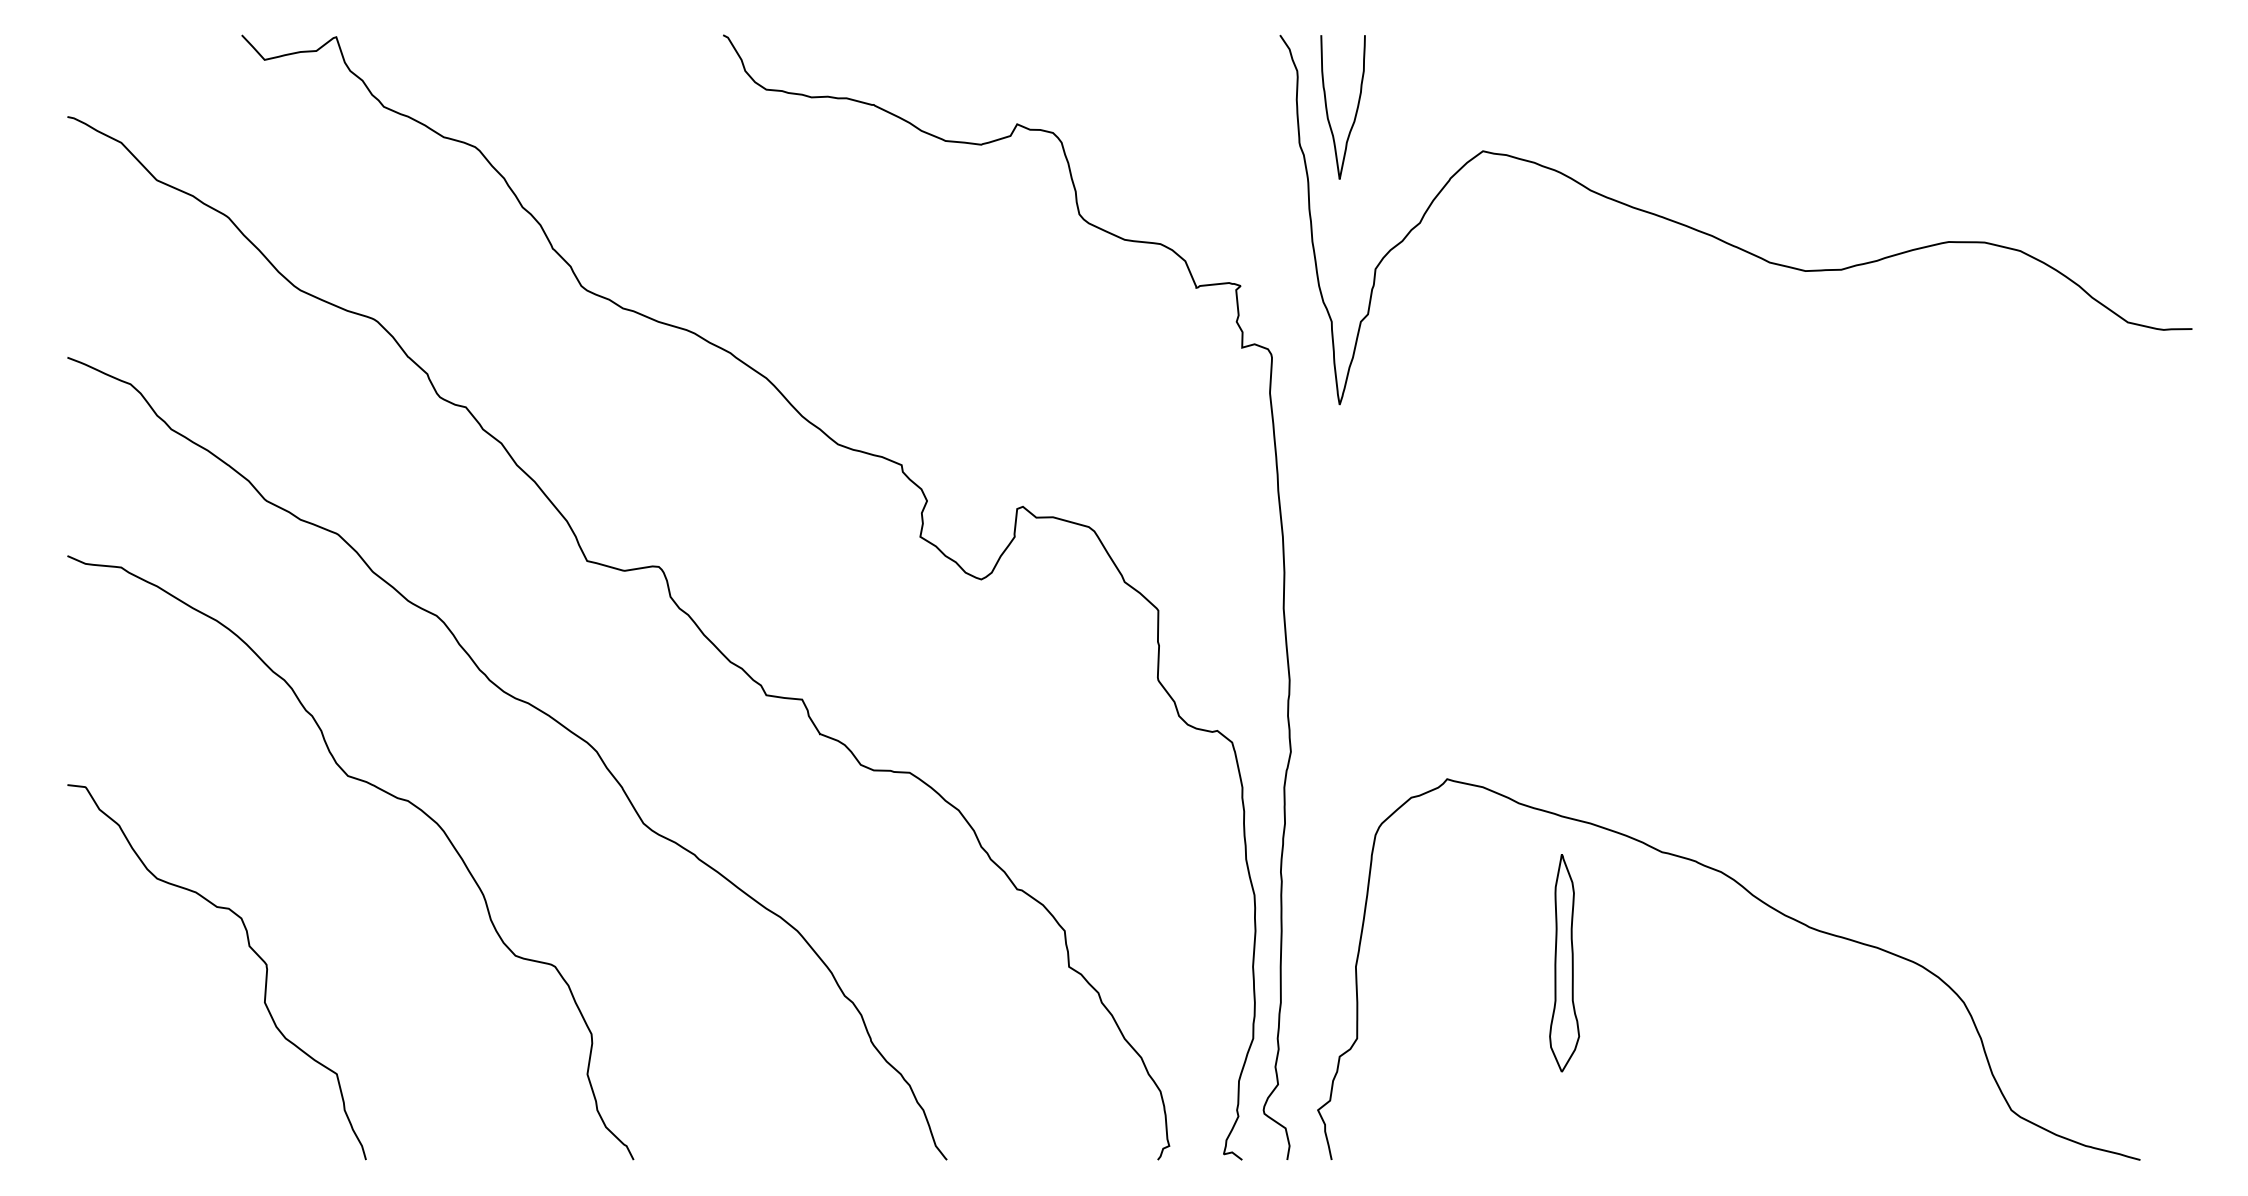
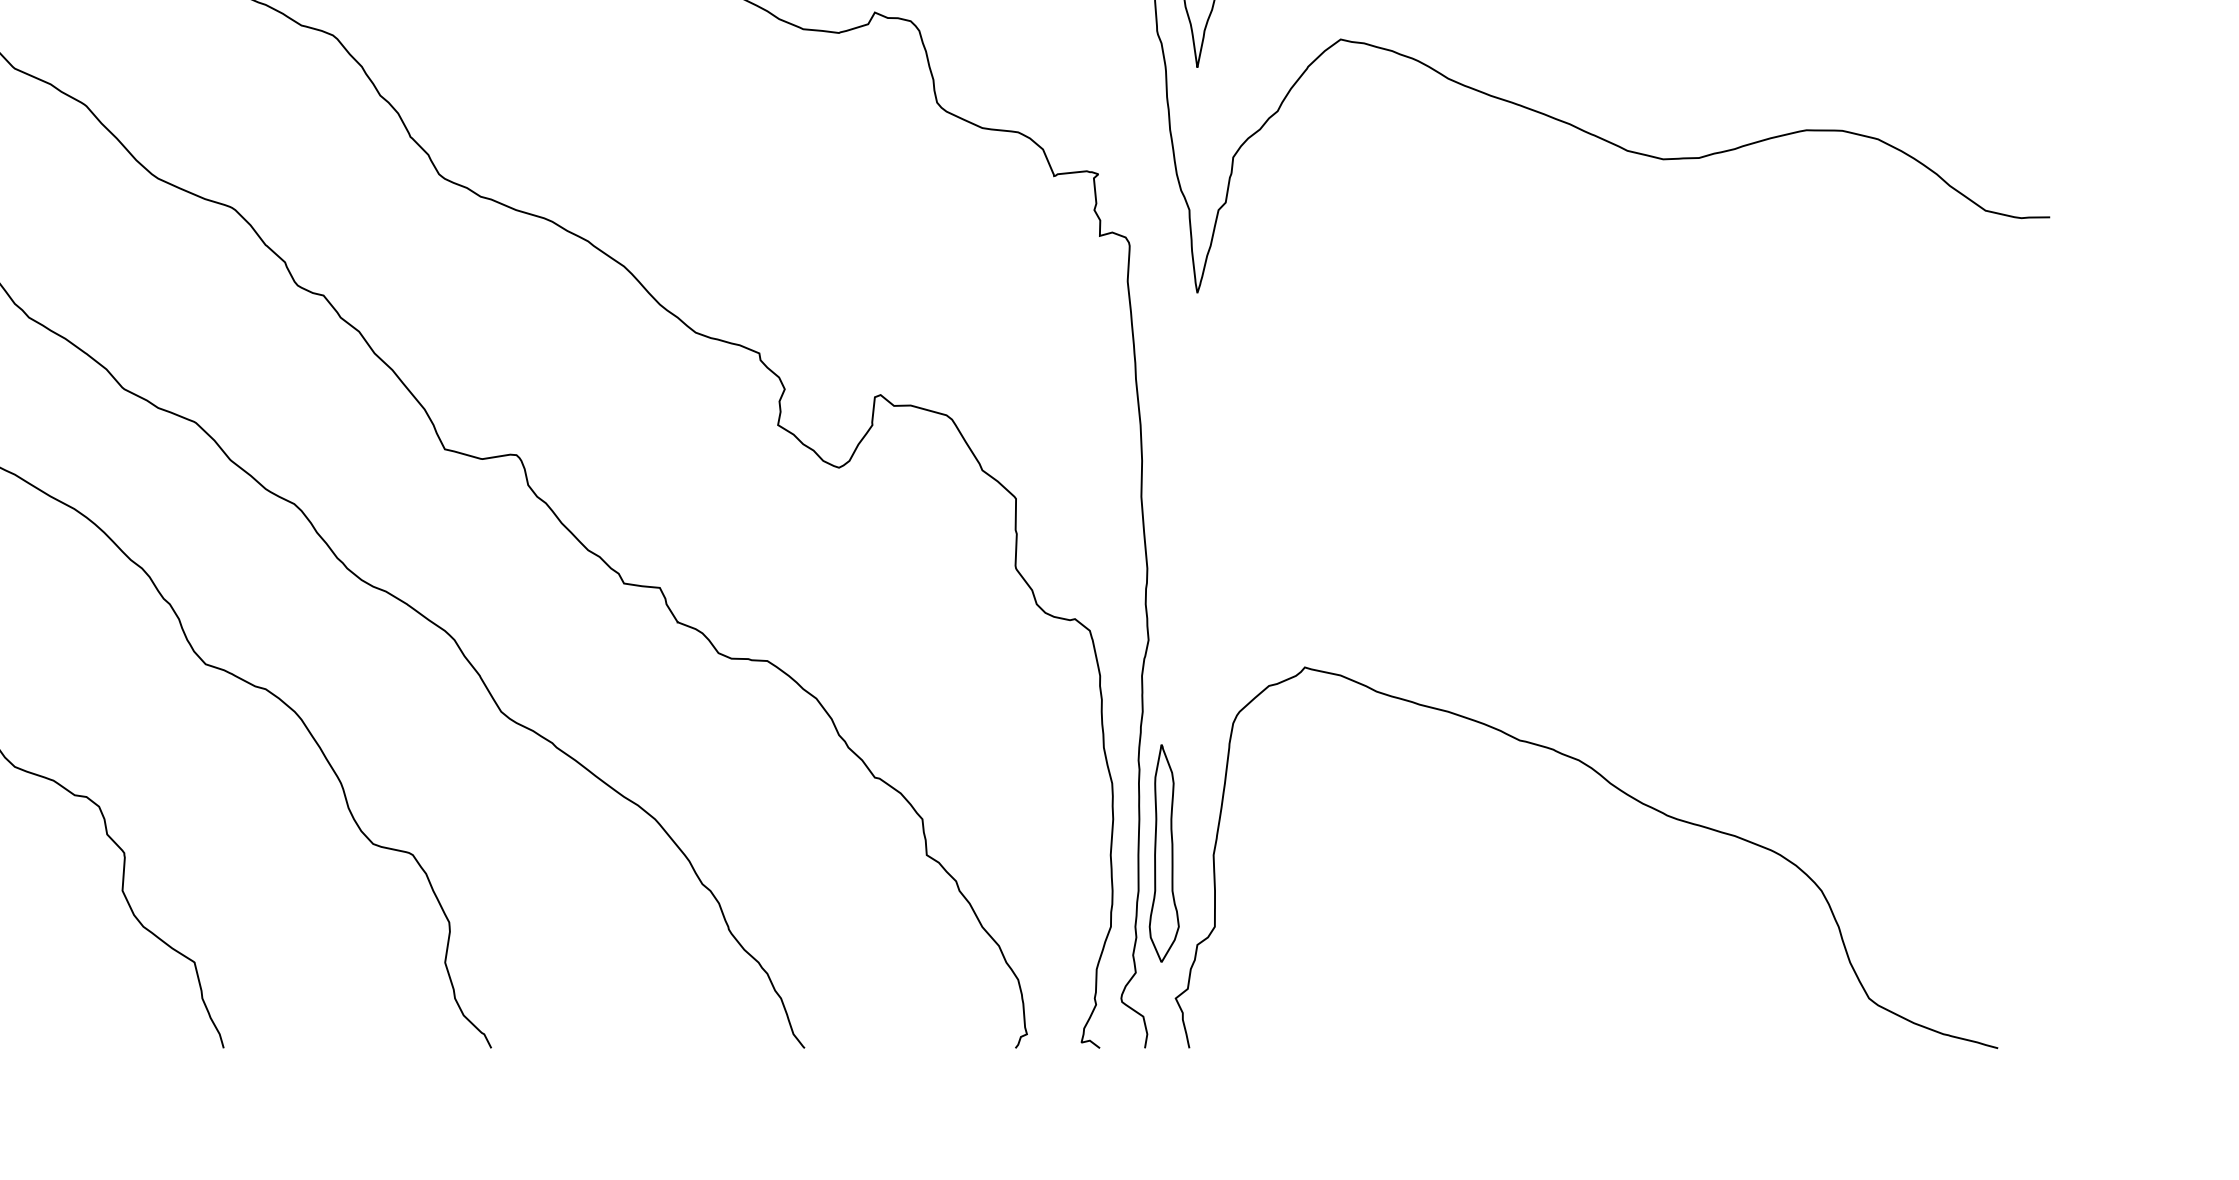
part: (1564, 963) -> (1164, 853), moved

